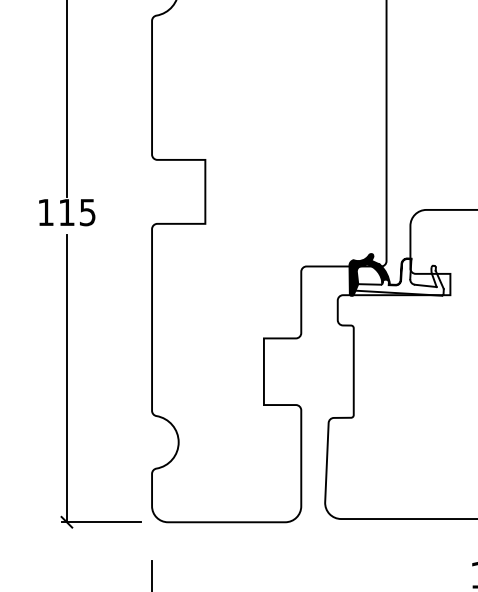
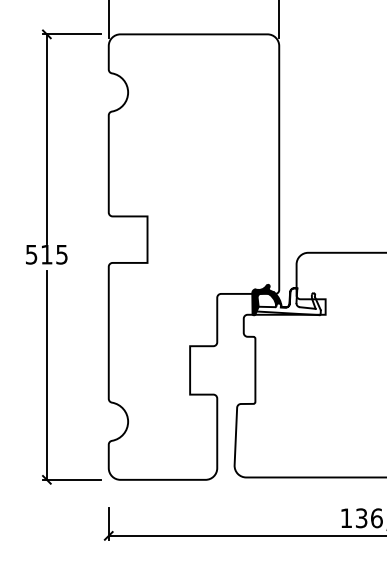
text: (45, 212) -> (31, 254), 115 -> 515

